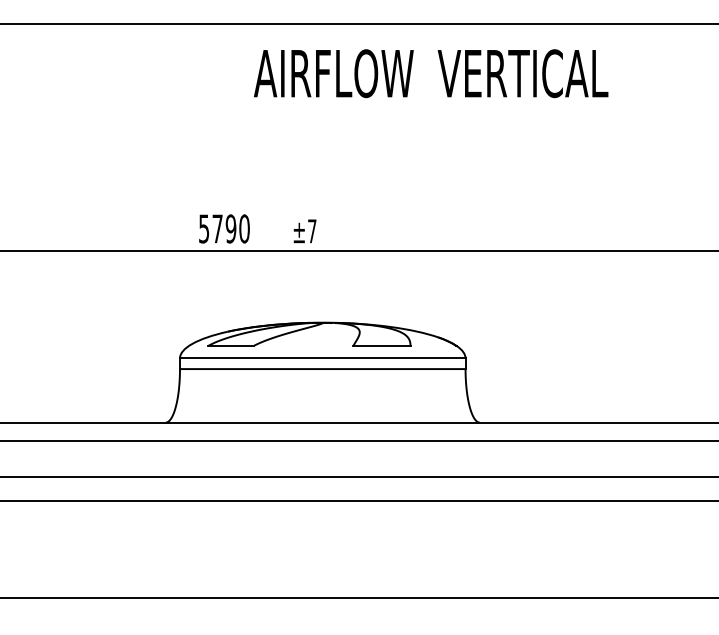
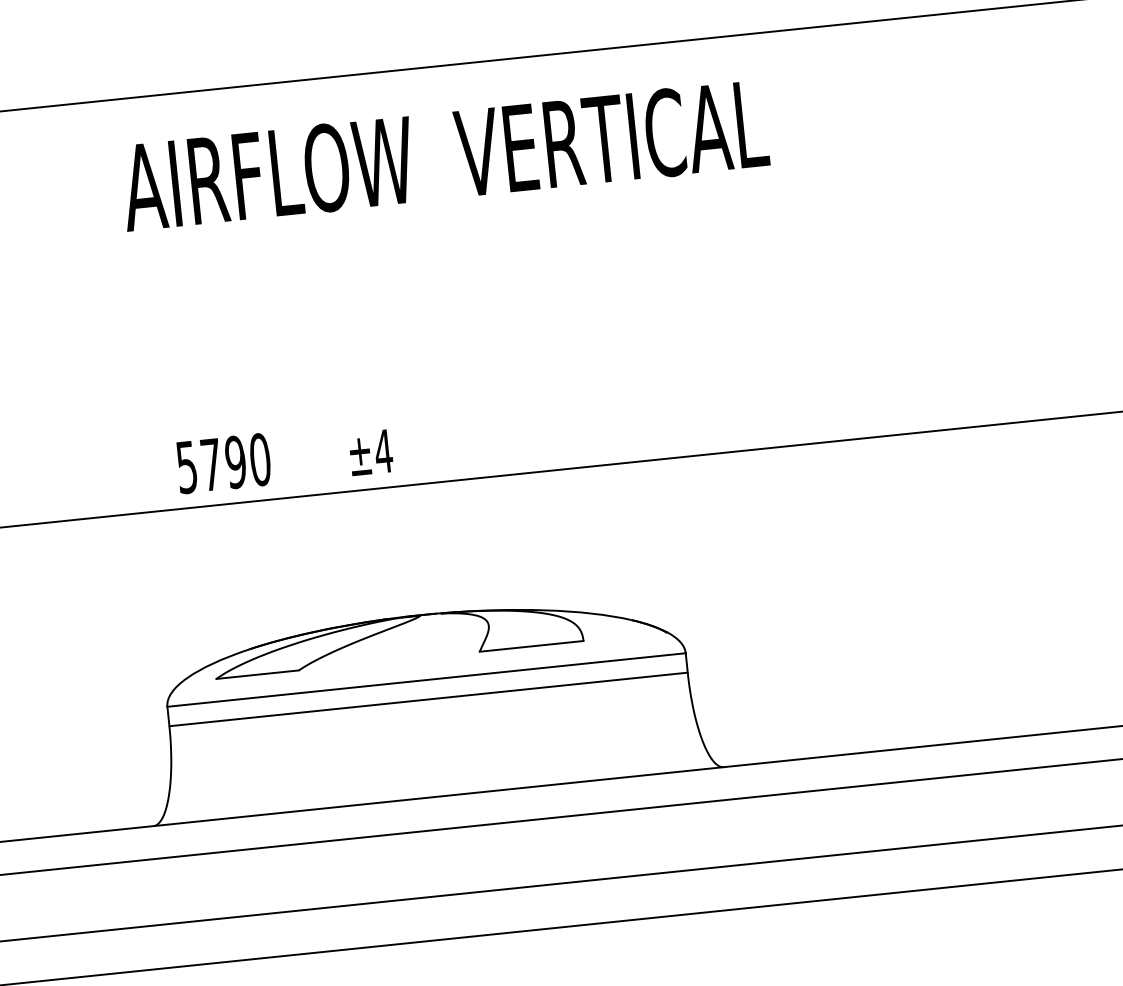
text: (431, 73) -> (445, 155), moved
text: (311, 231) -> (382, 451), ±7 -> ±4

